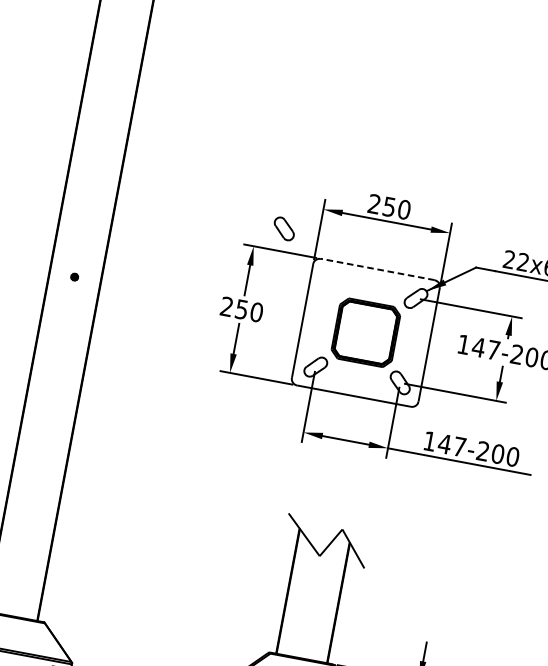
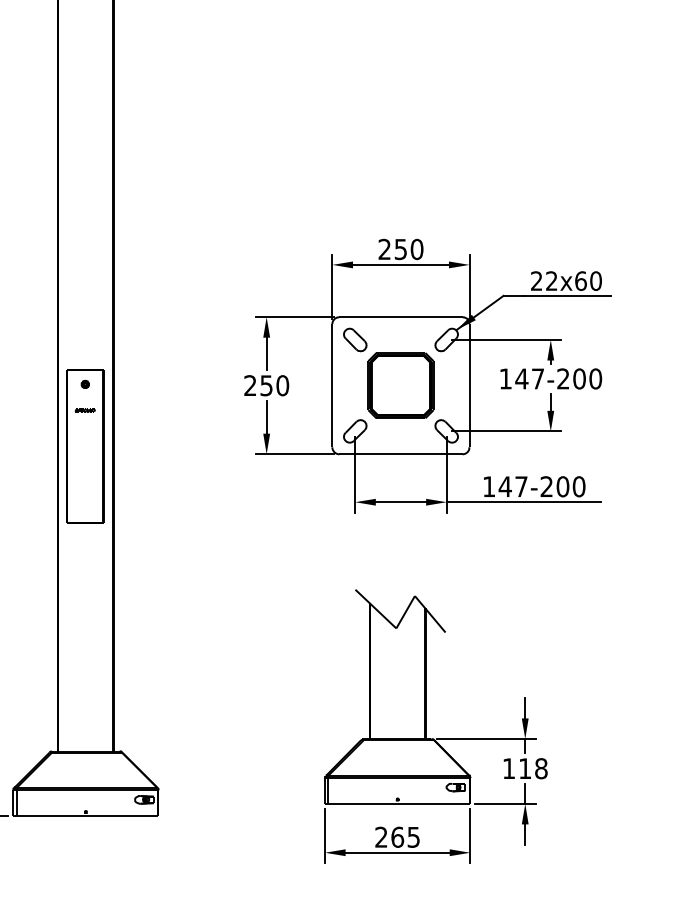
part: (284, 228) -> (355, 339), moved
line: (377, 269) -> (400, 317), dashed -> solid
part: (64, 334) -> (85, 446), added

